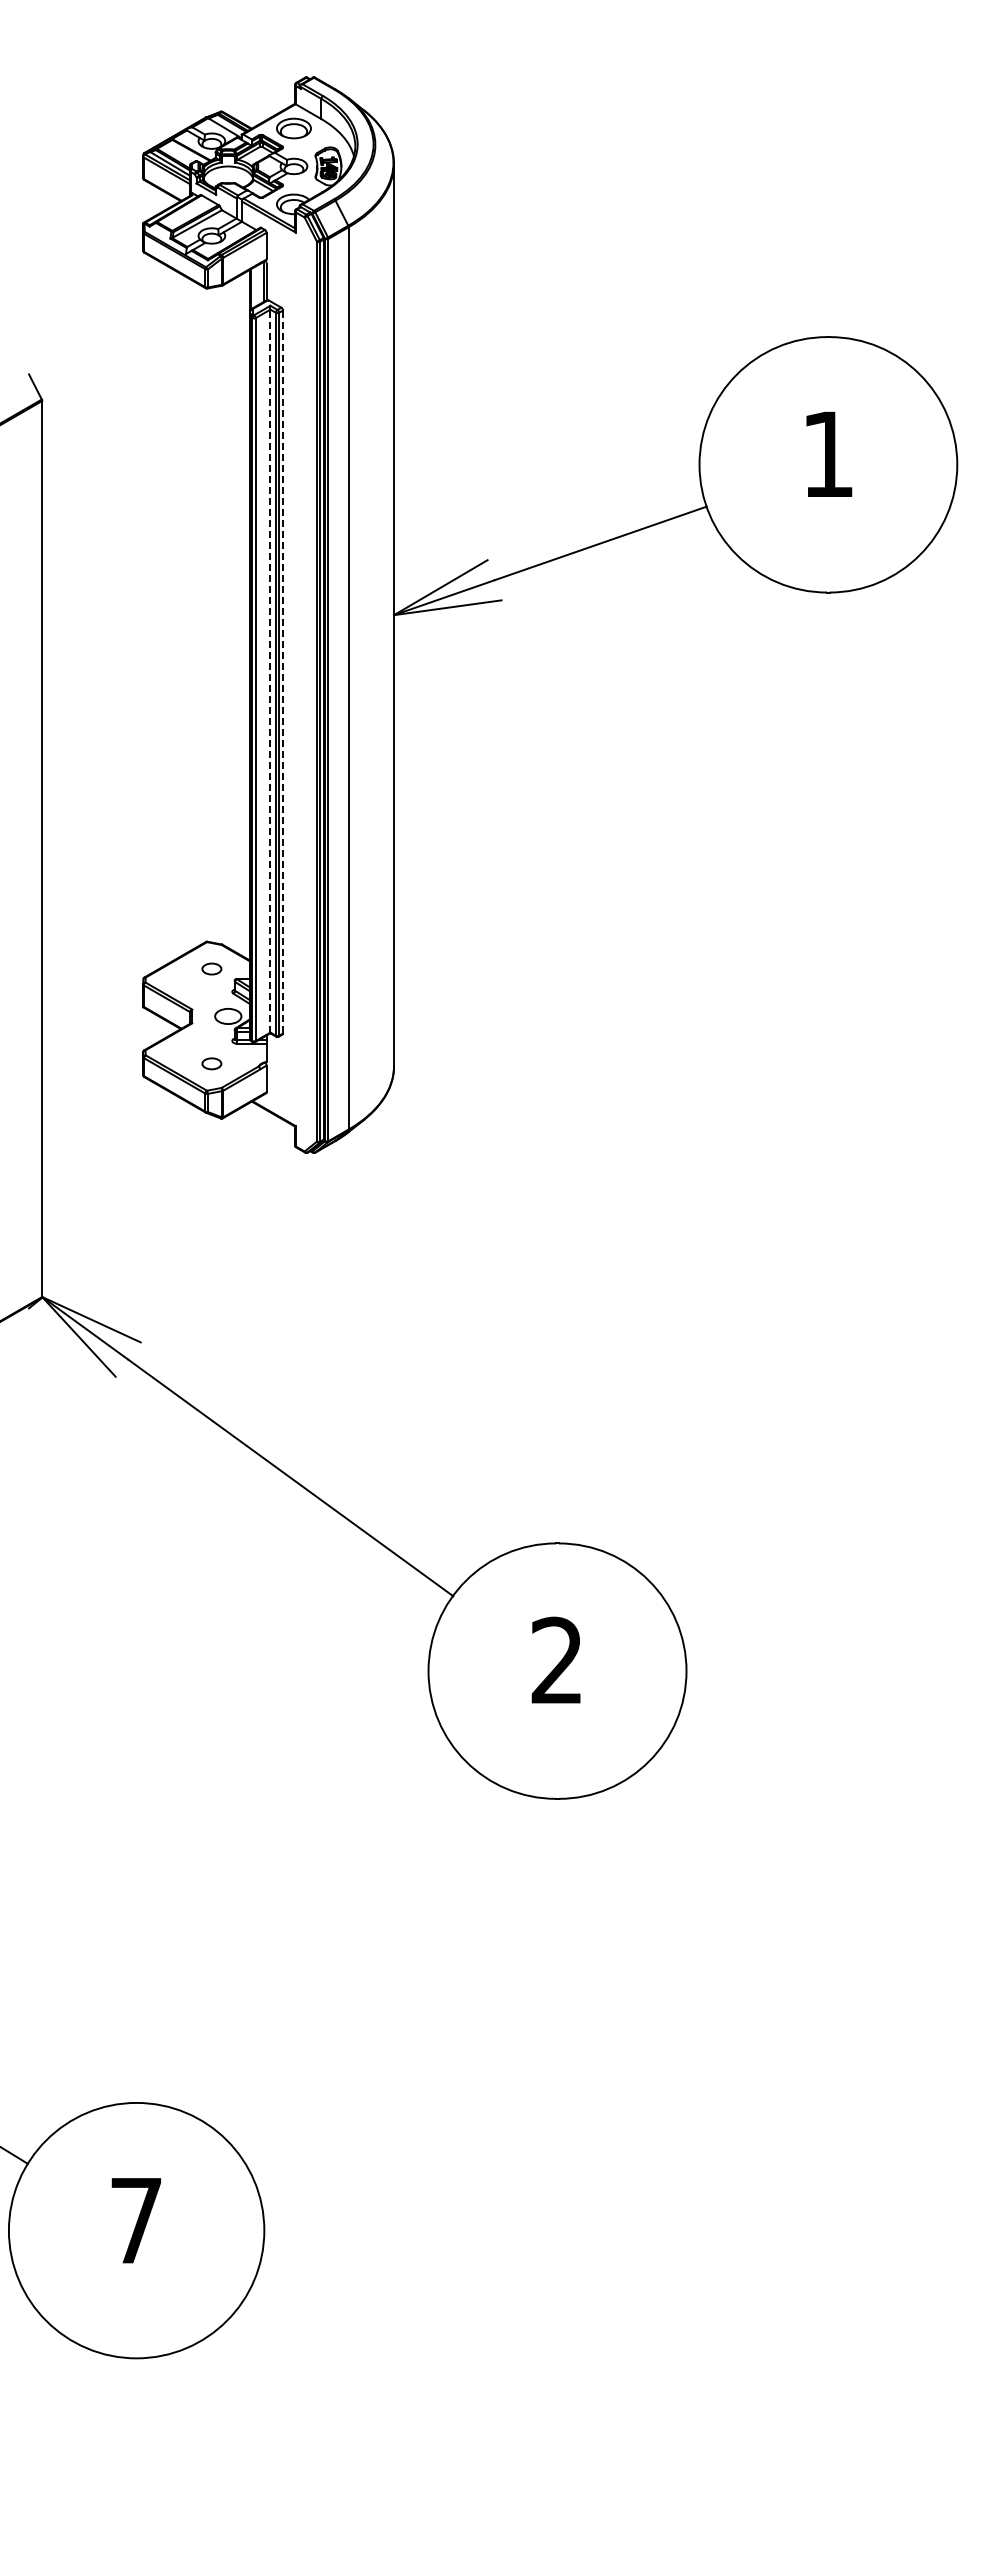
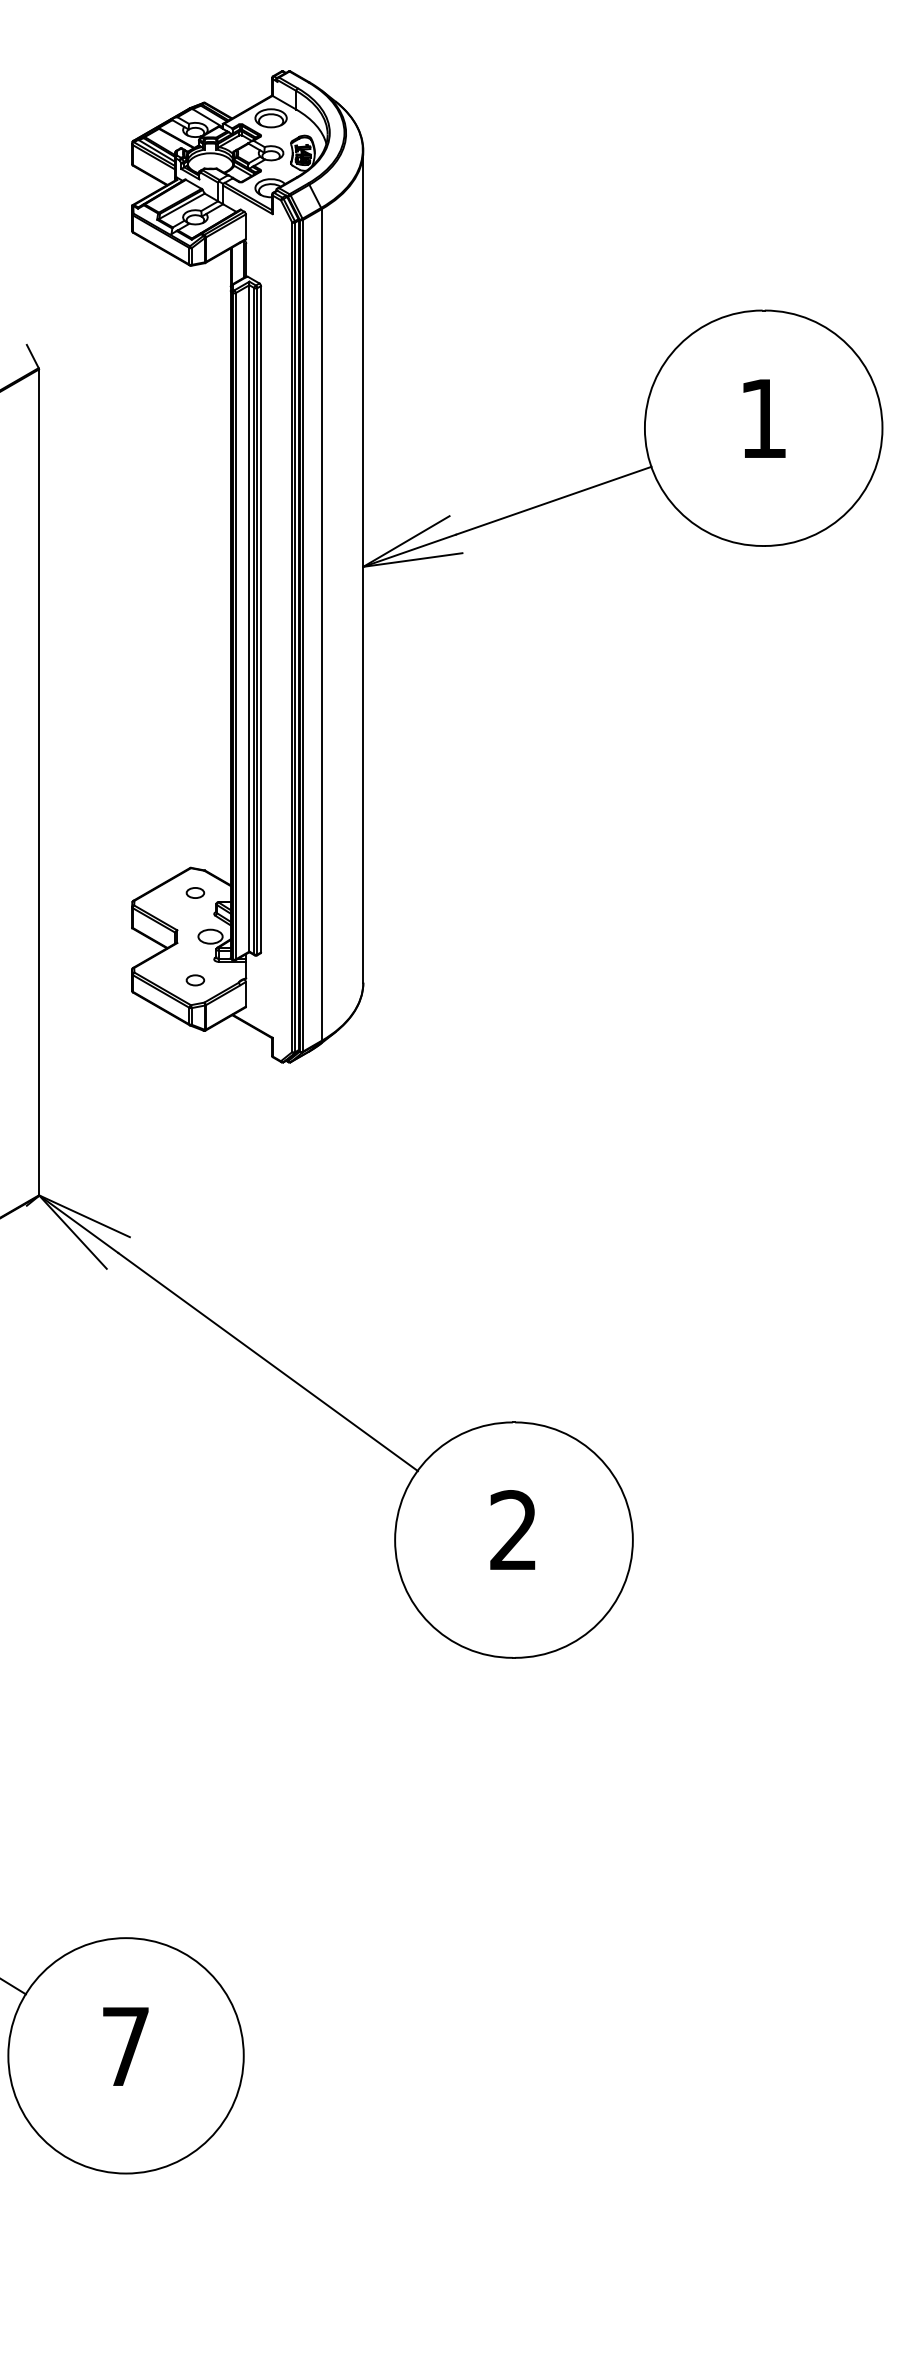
line: (270, 670) -> (249, 617), dashed -> solid
line: (283, 672) -> (261, 619), dashed -> solid

